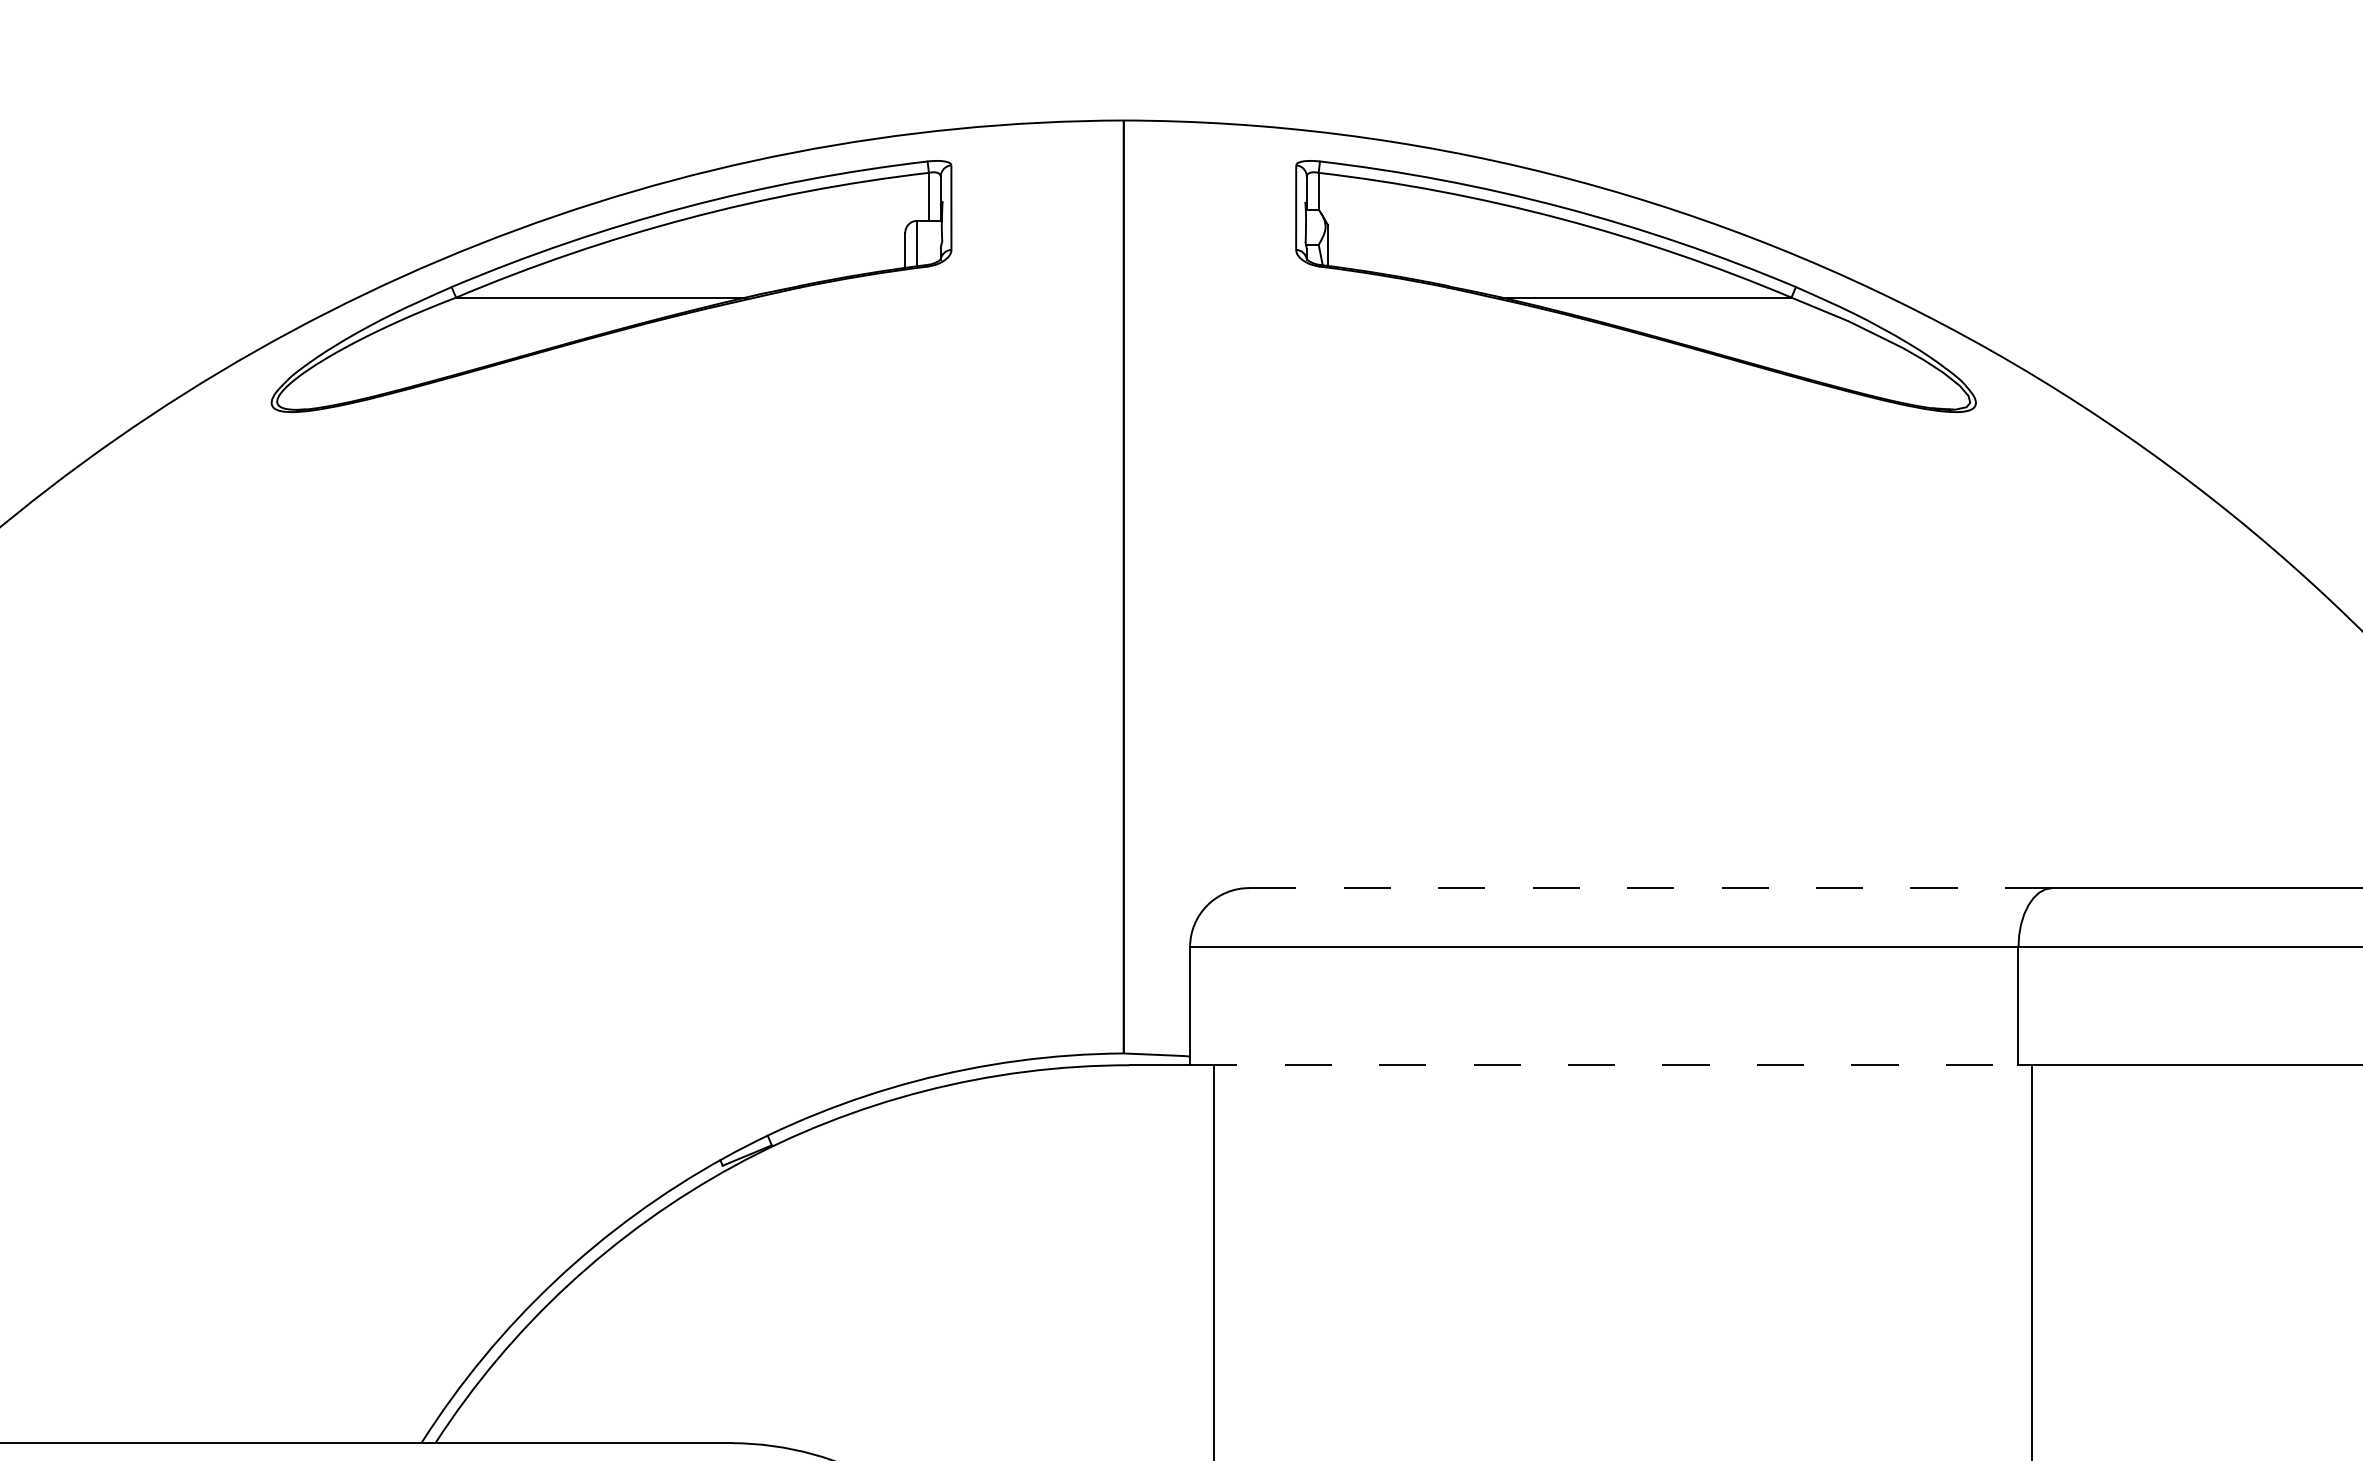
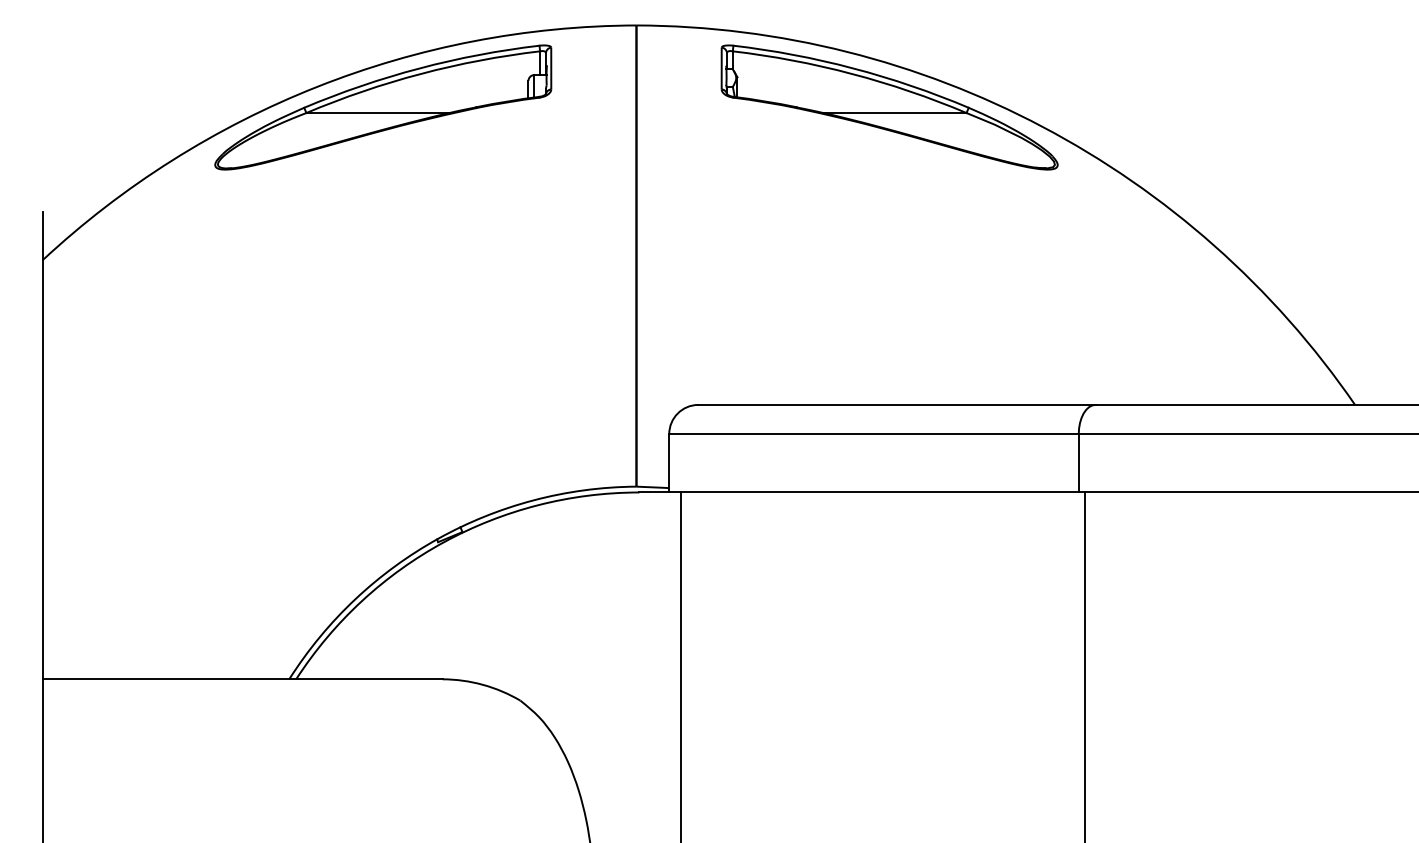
line: (1649, 887) -> (896, 404), dashed -> solid
line: (1605, 1065) -> (874, 492), dashed -> solid

